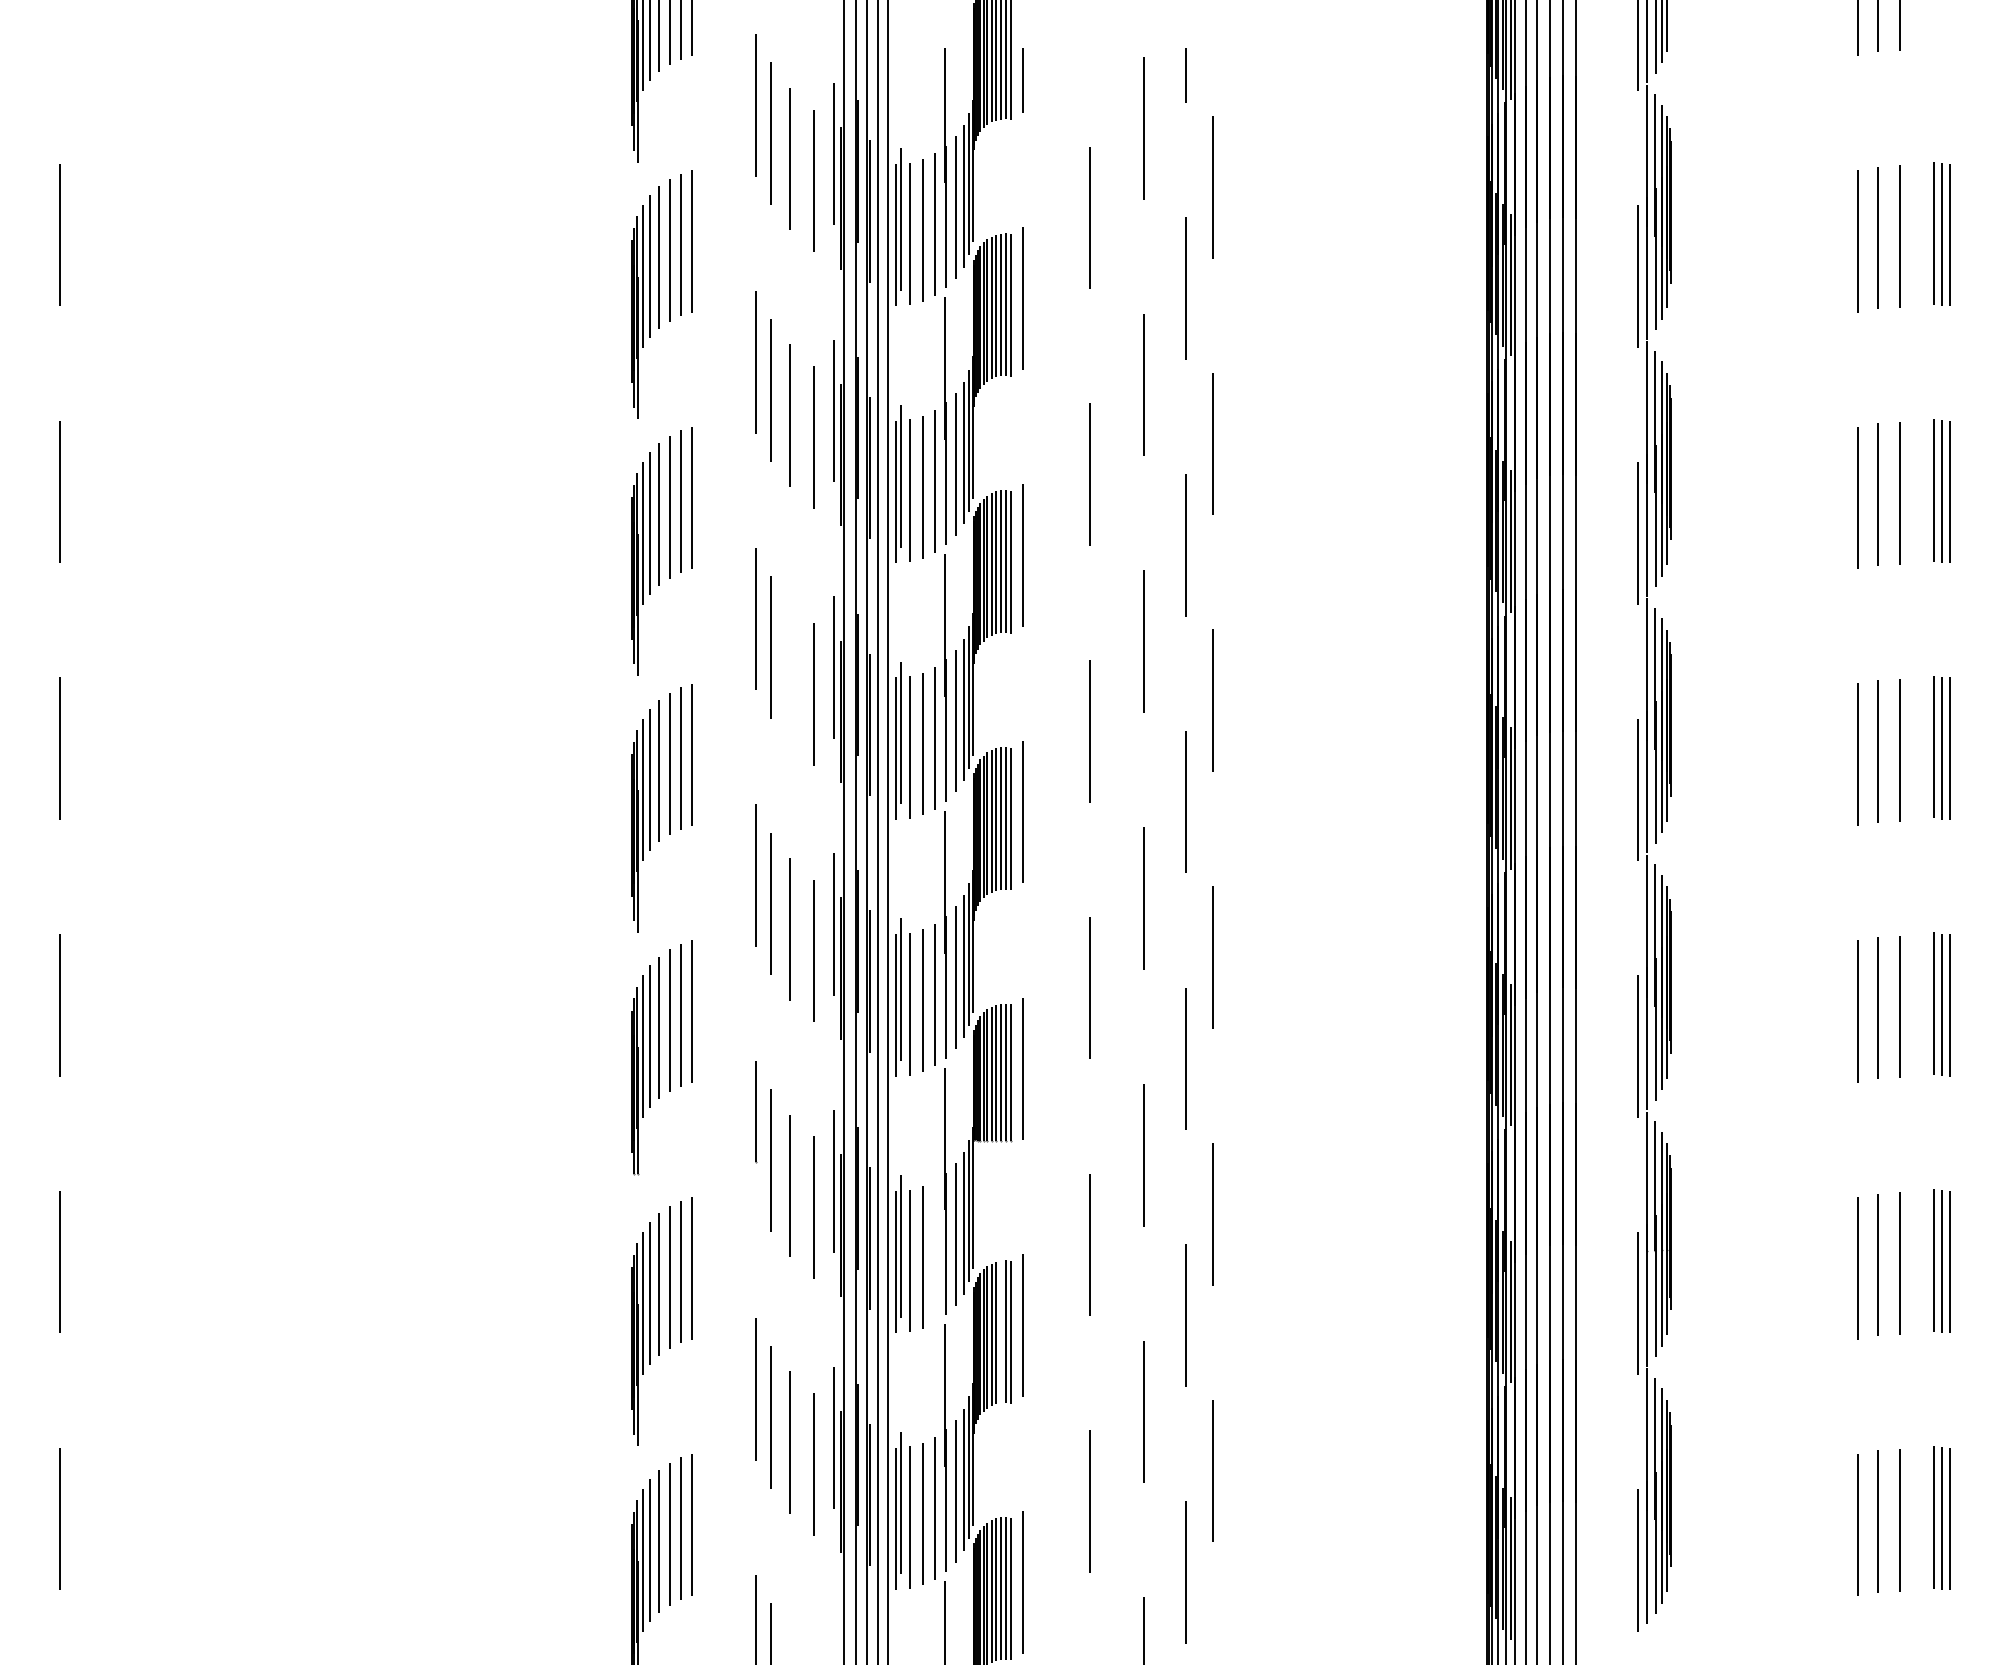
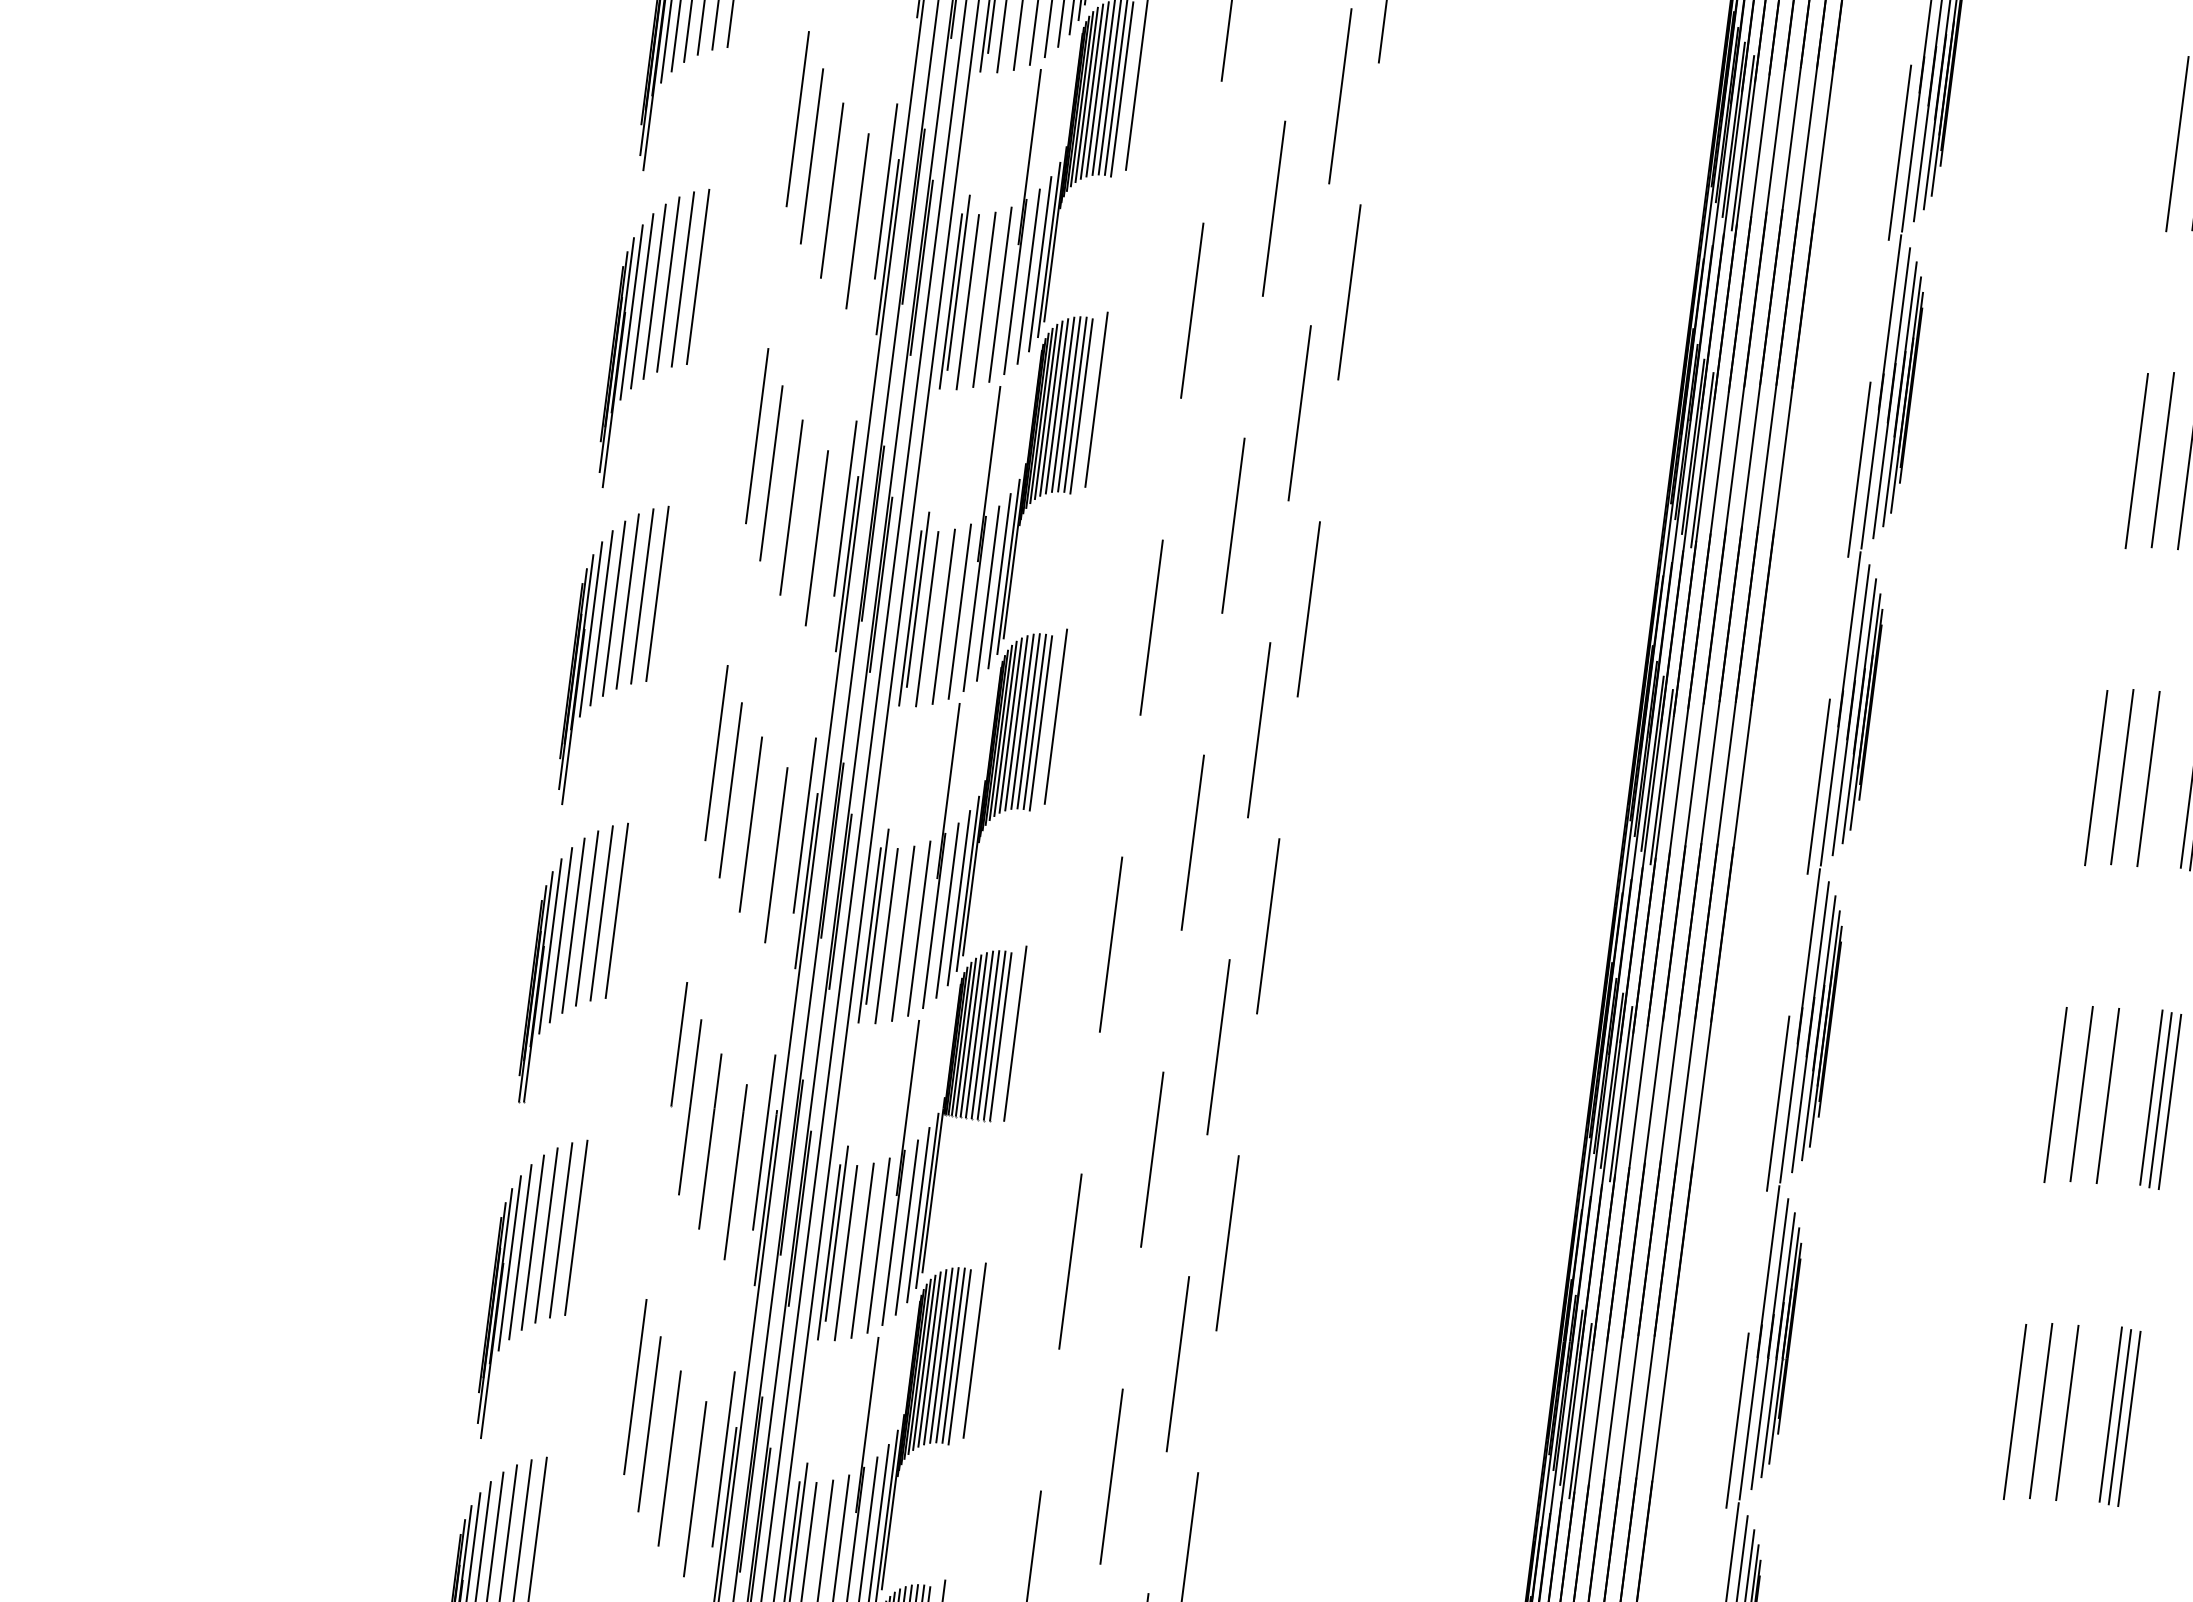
line: (789, 672) -> (790, 507), added
line: (935, 1251) -> (878, 1245), added
line: (1001, 1331) -> (947, 1354), added

